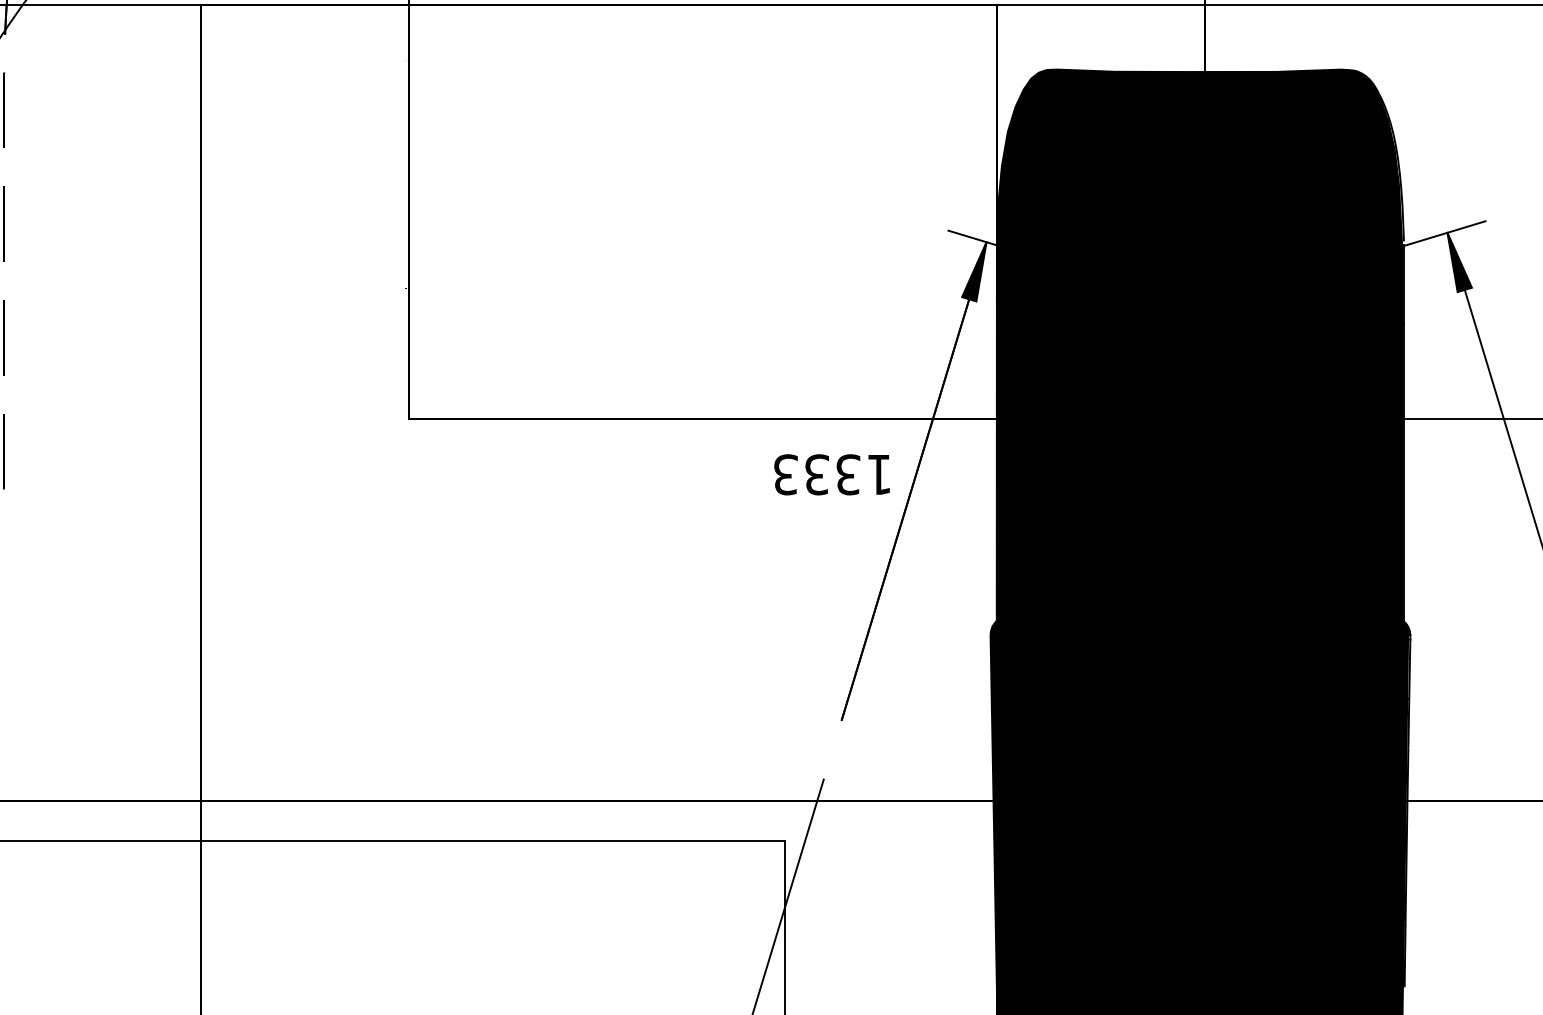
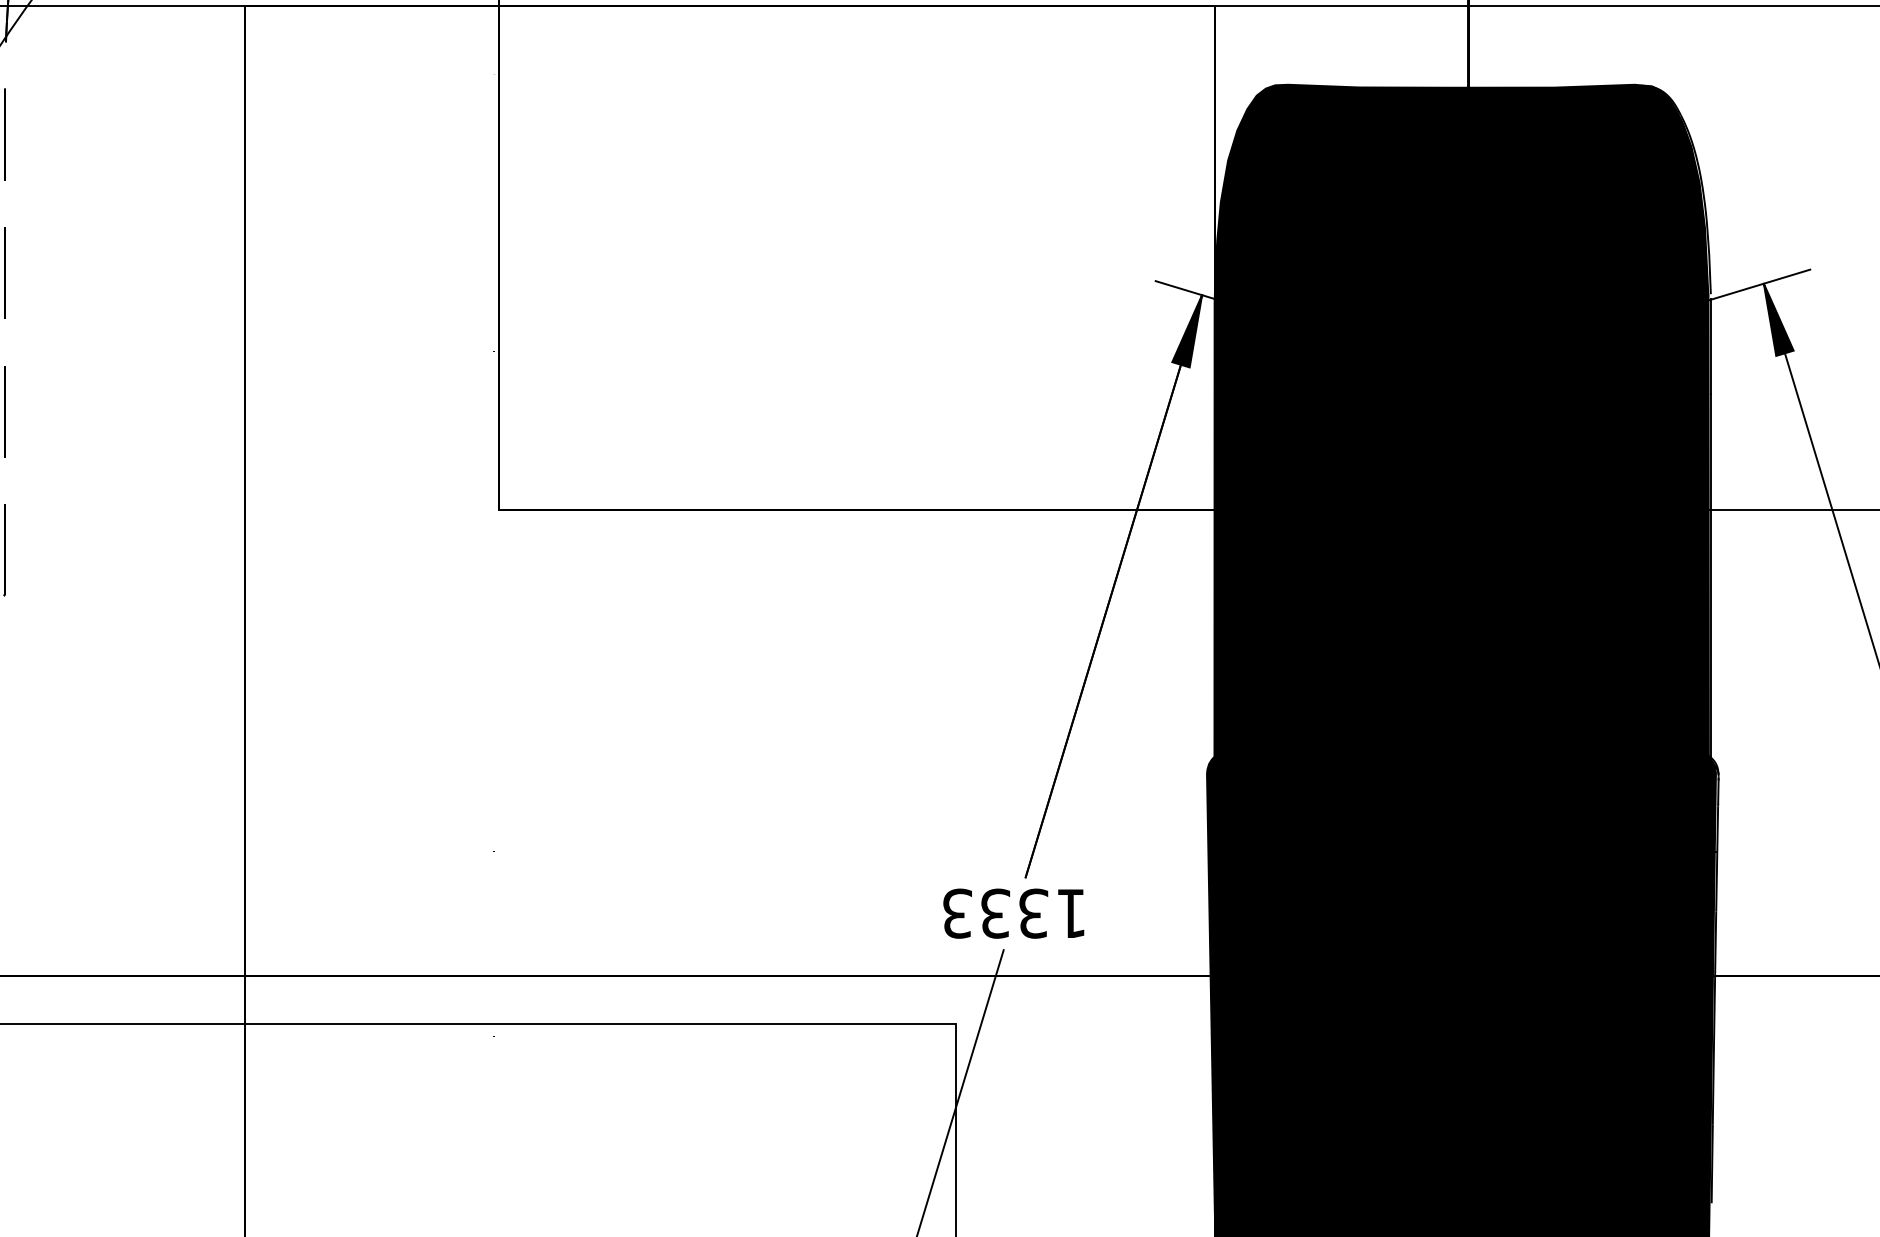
text: (831, 474) -> (1013, 913), moved

